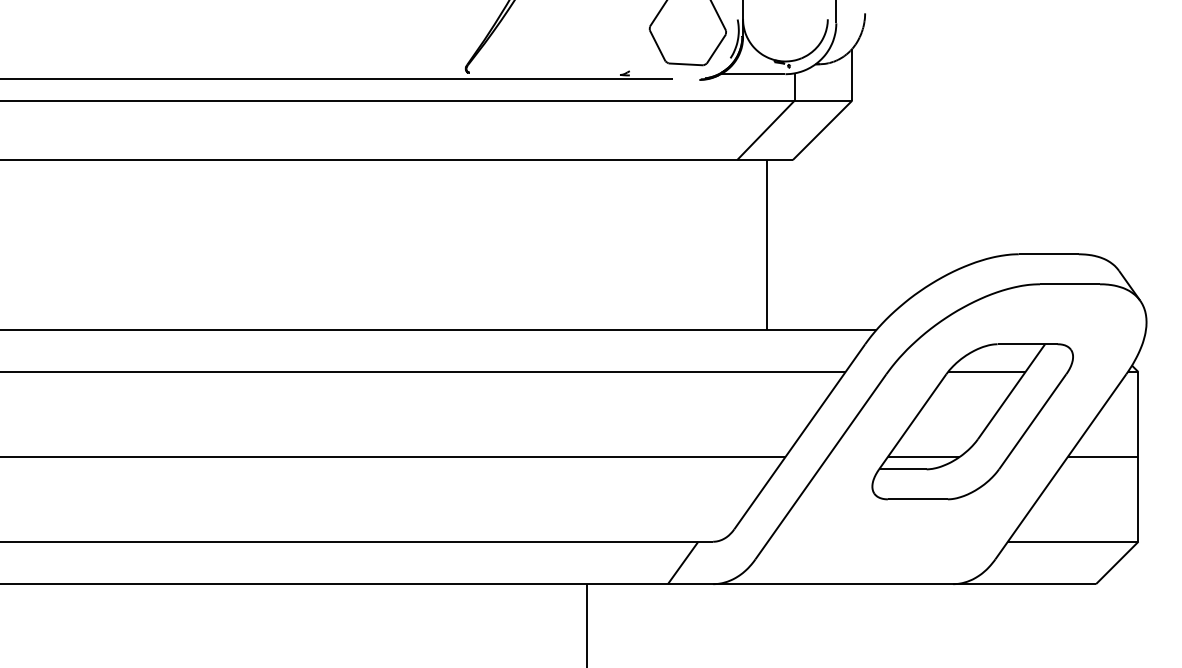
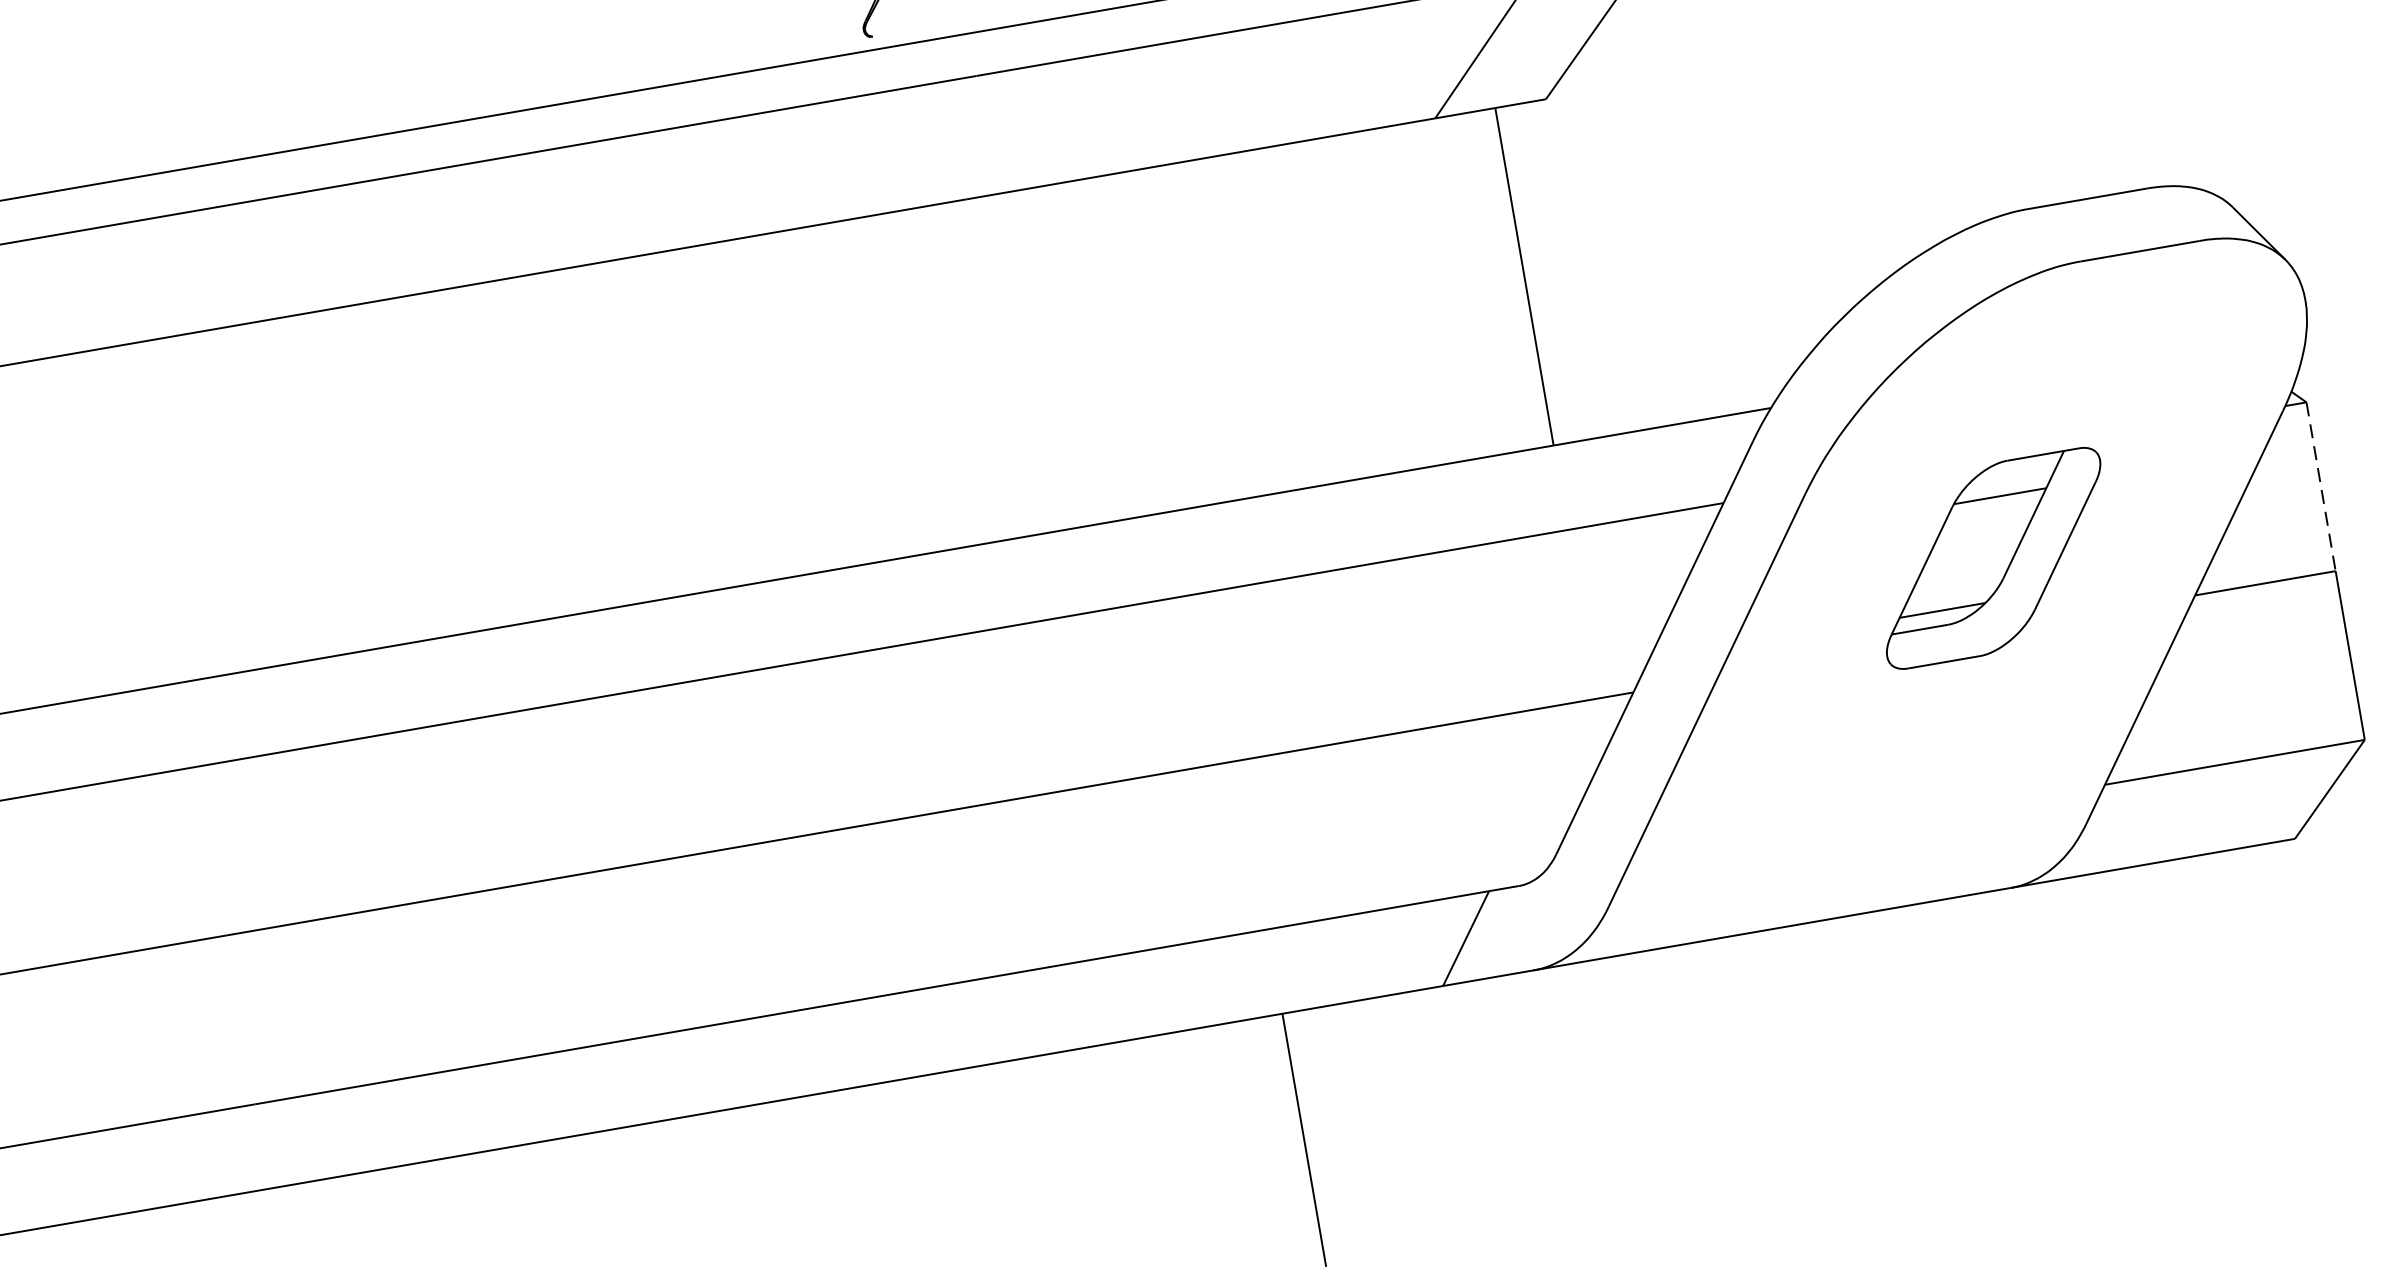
line: (1138, 415) -> (2321, 488), solid -> dashed
part: (972, 421) -> (1993, 557), size x0.6

